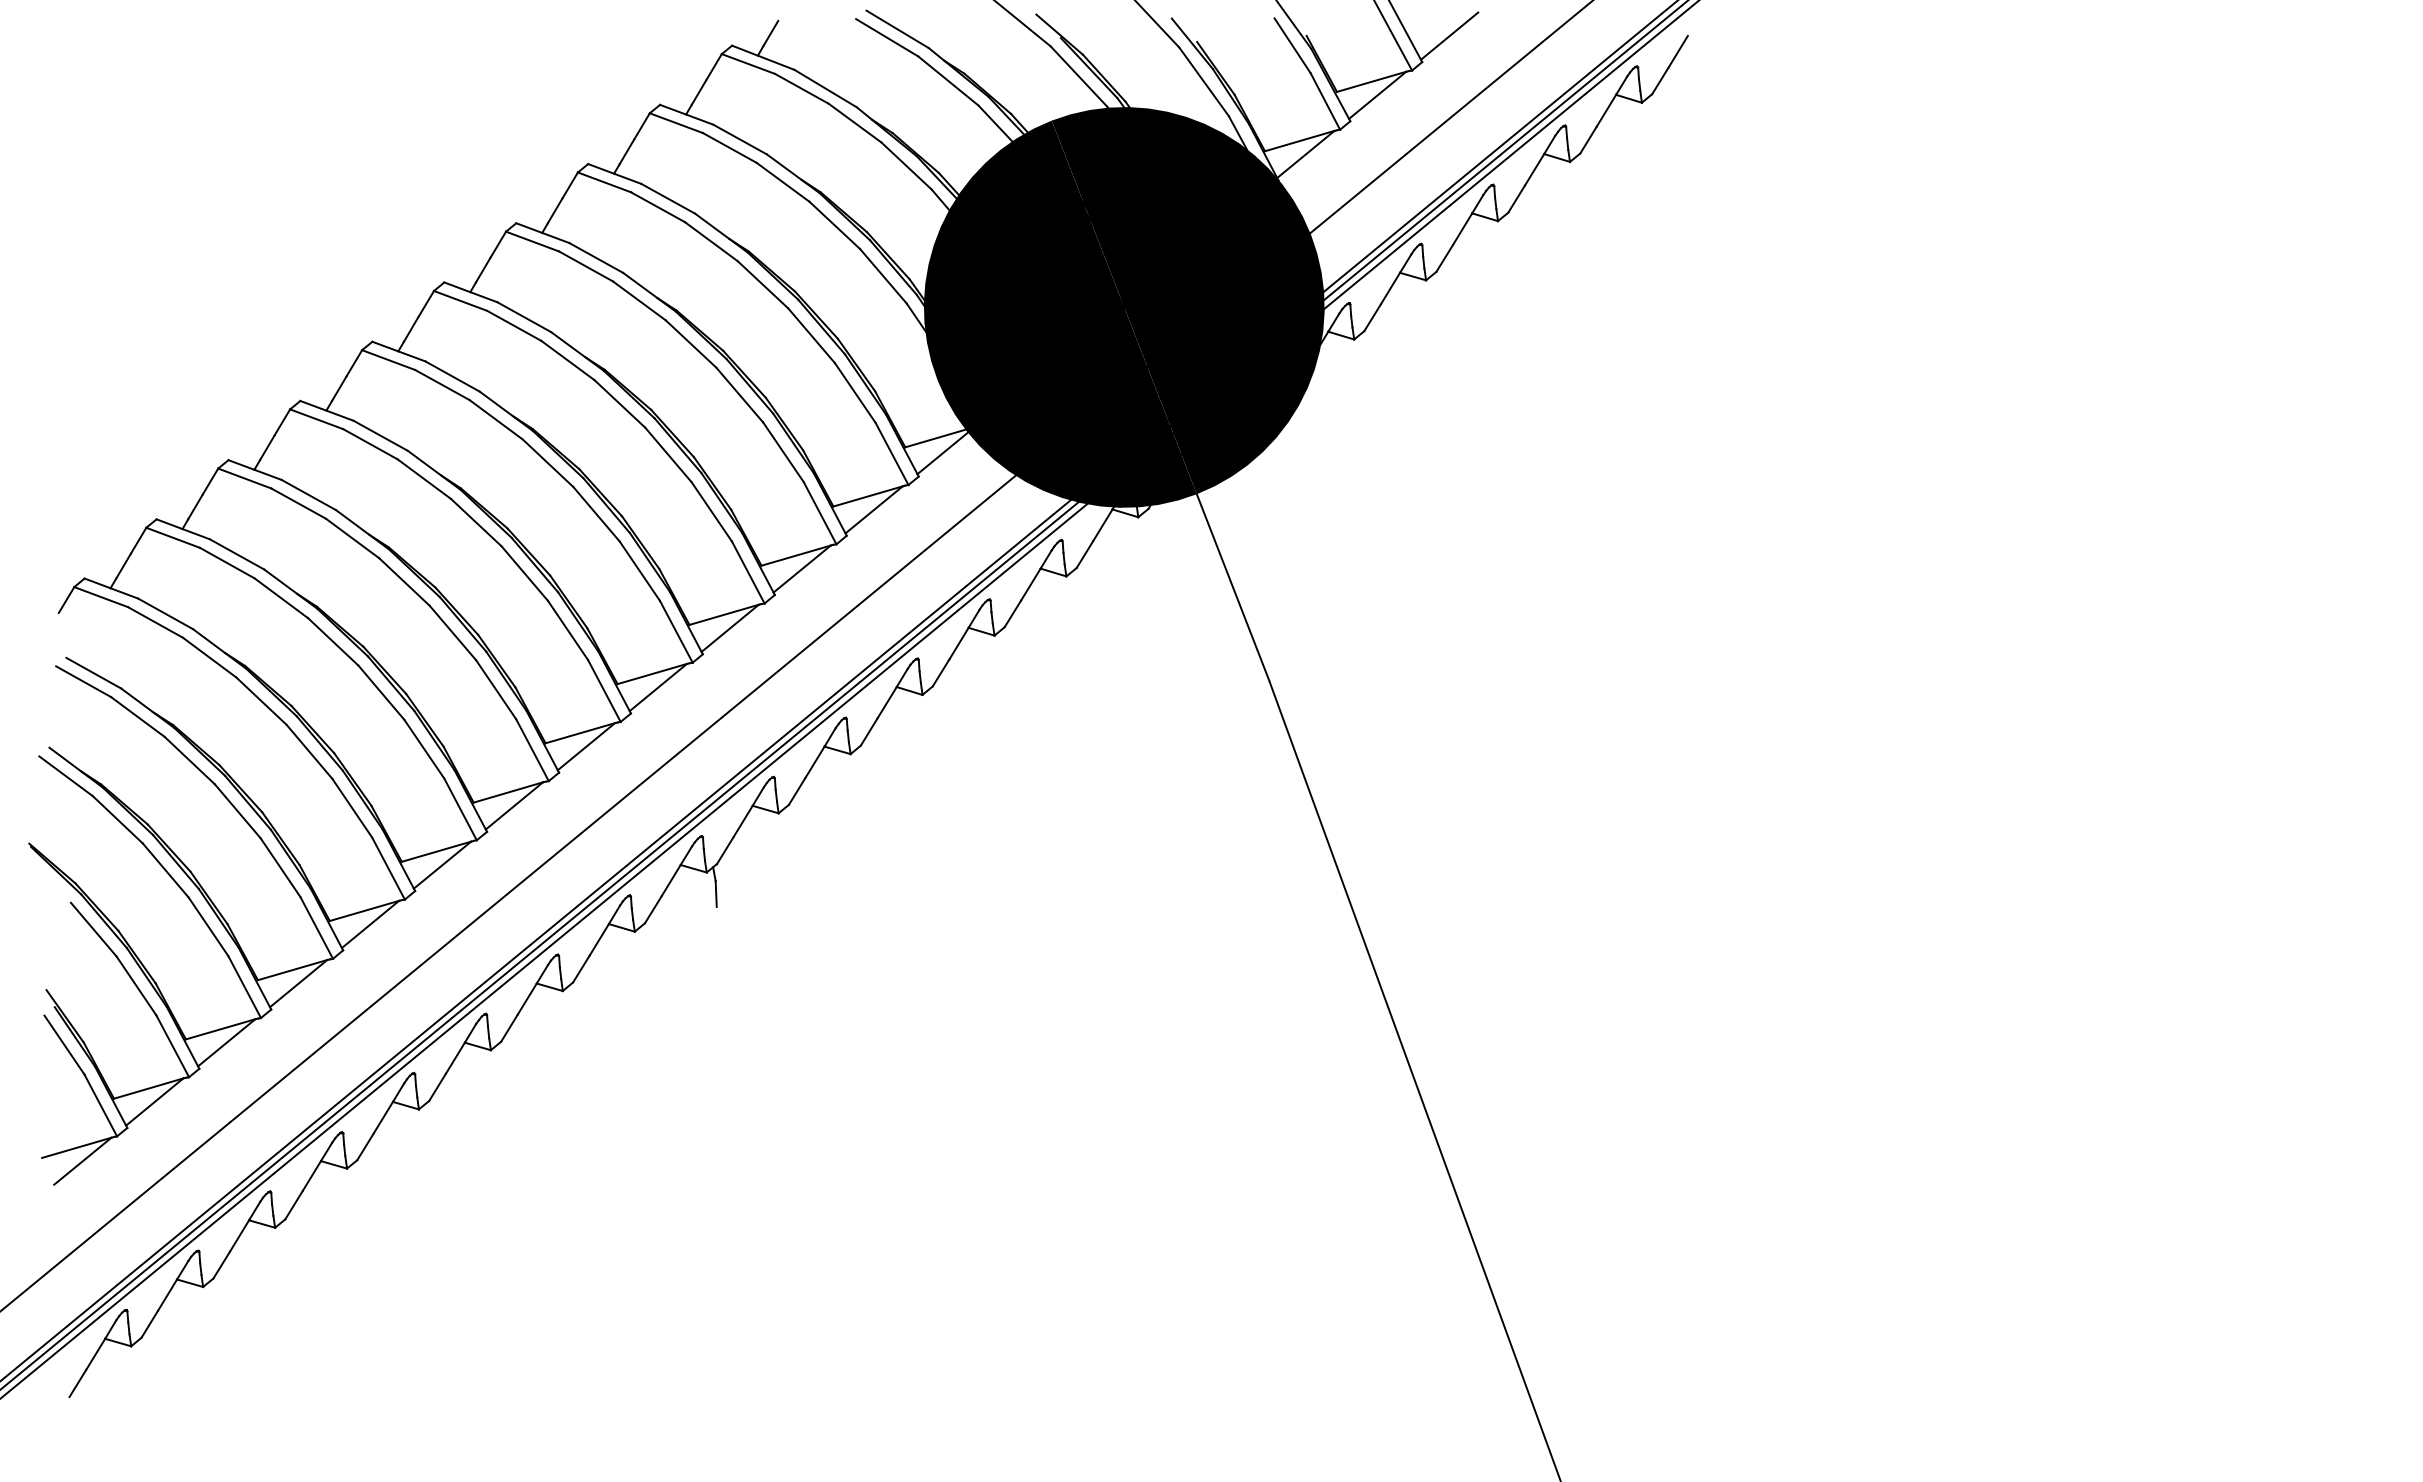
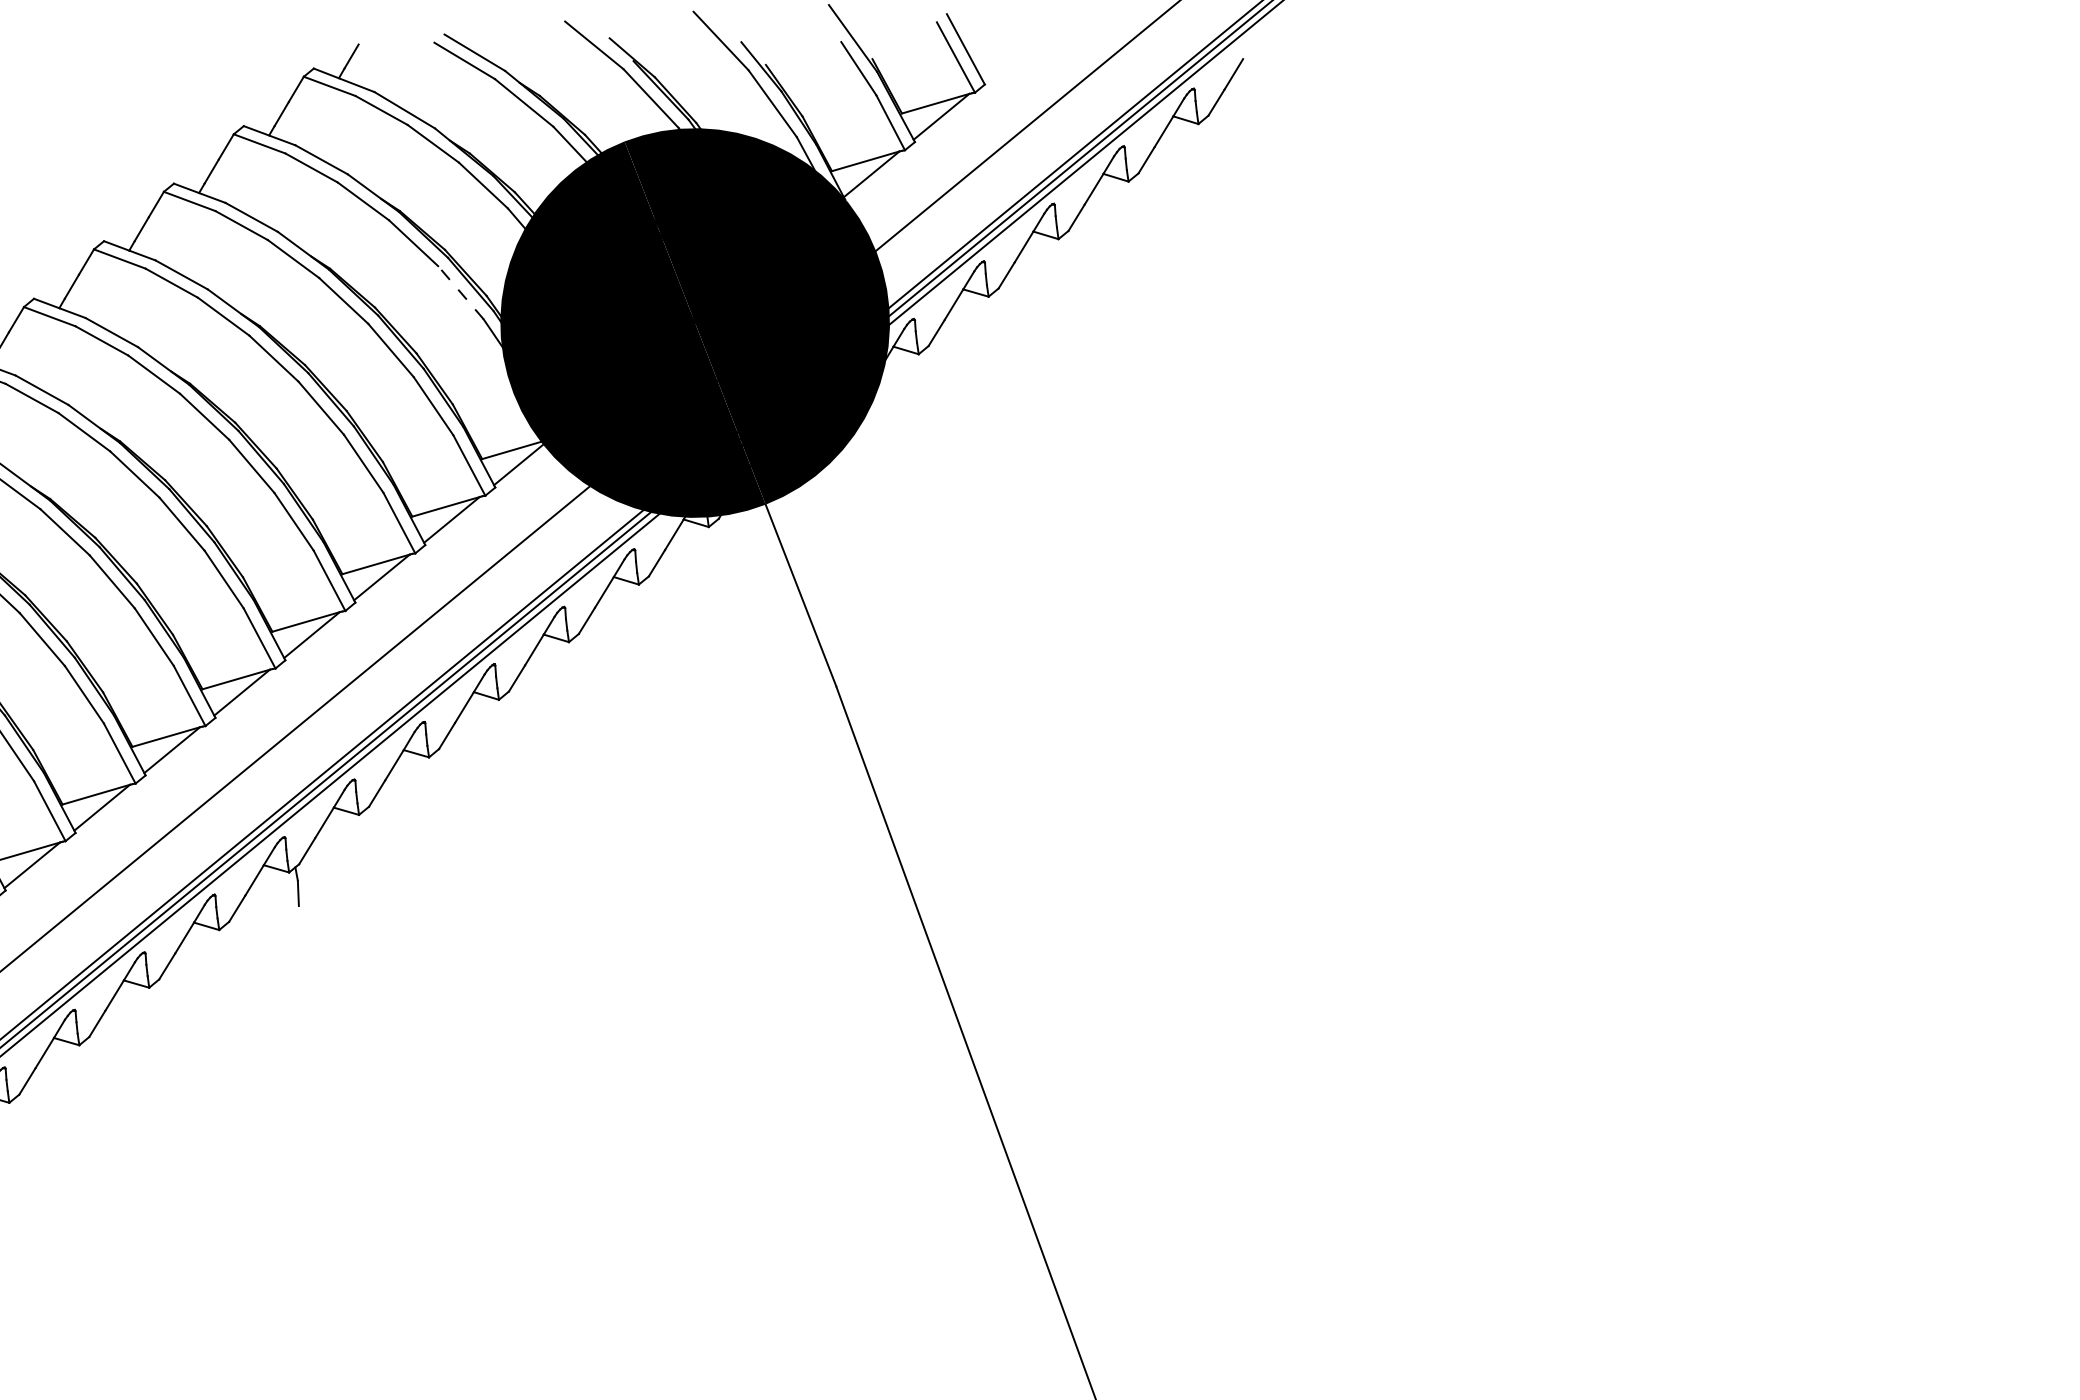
line: (1449, 35) -> (1011, 58), removed
line: (883, 276) -> (461, 292), solid -> dashed

